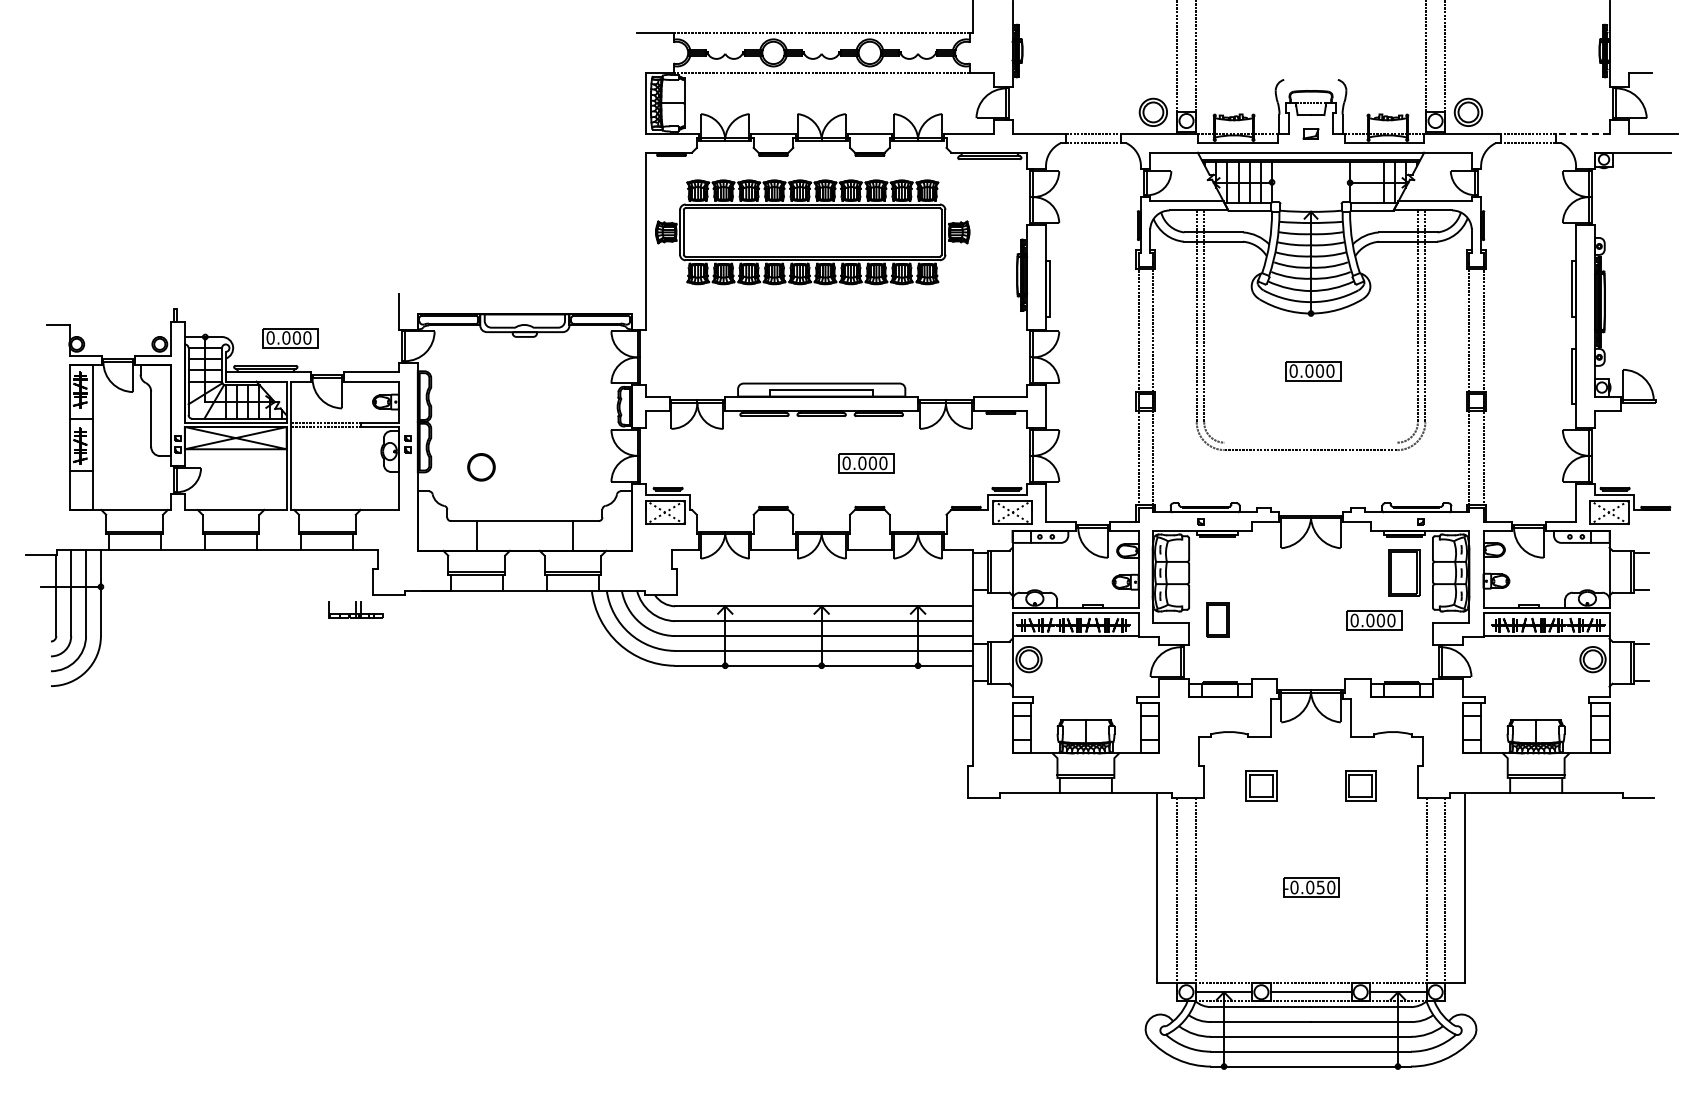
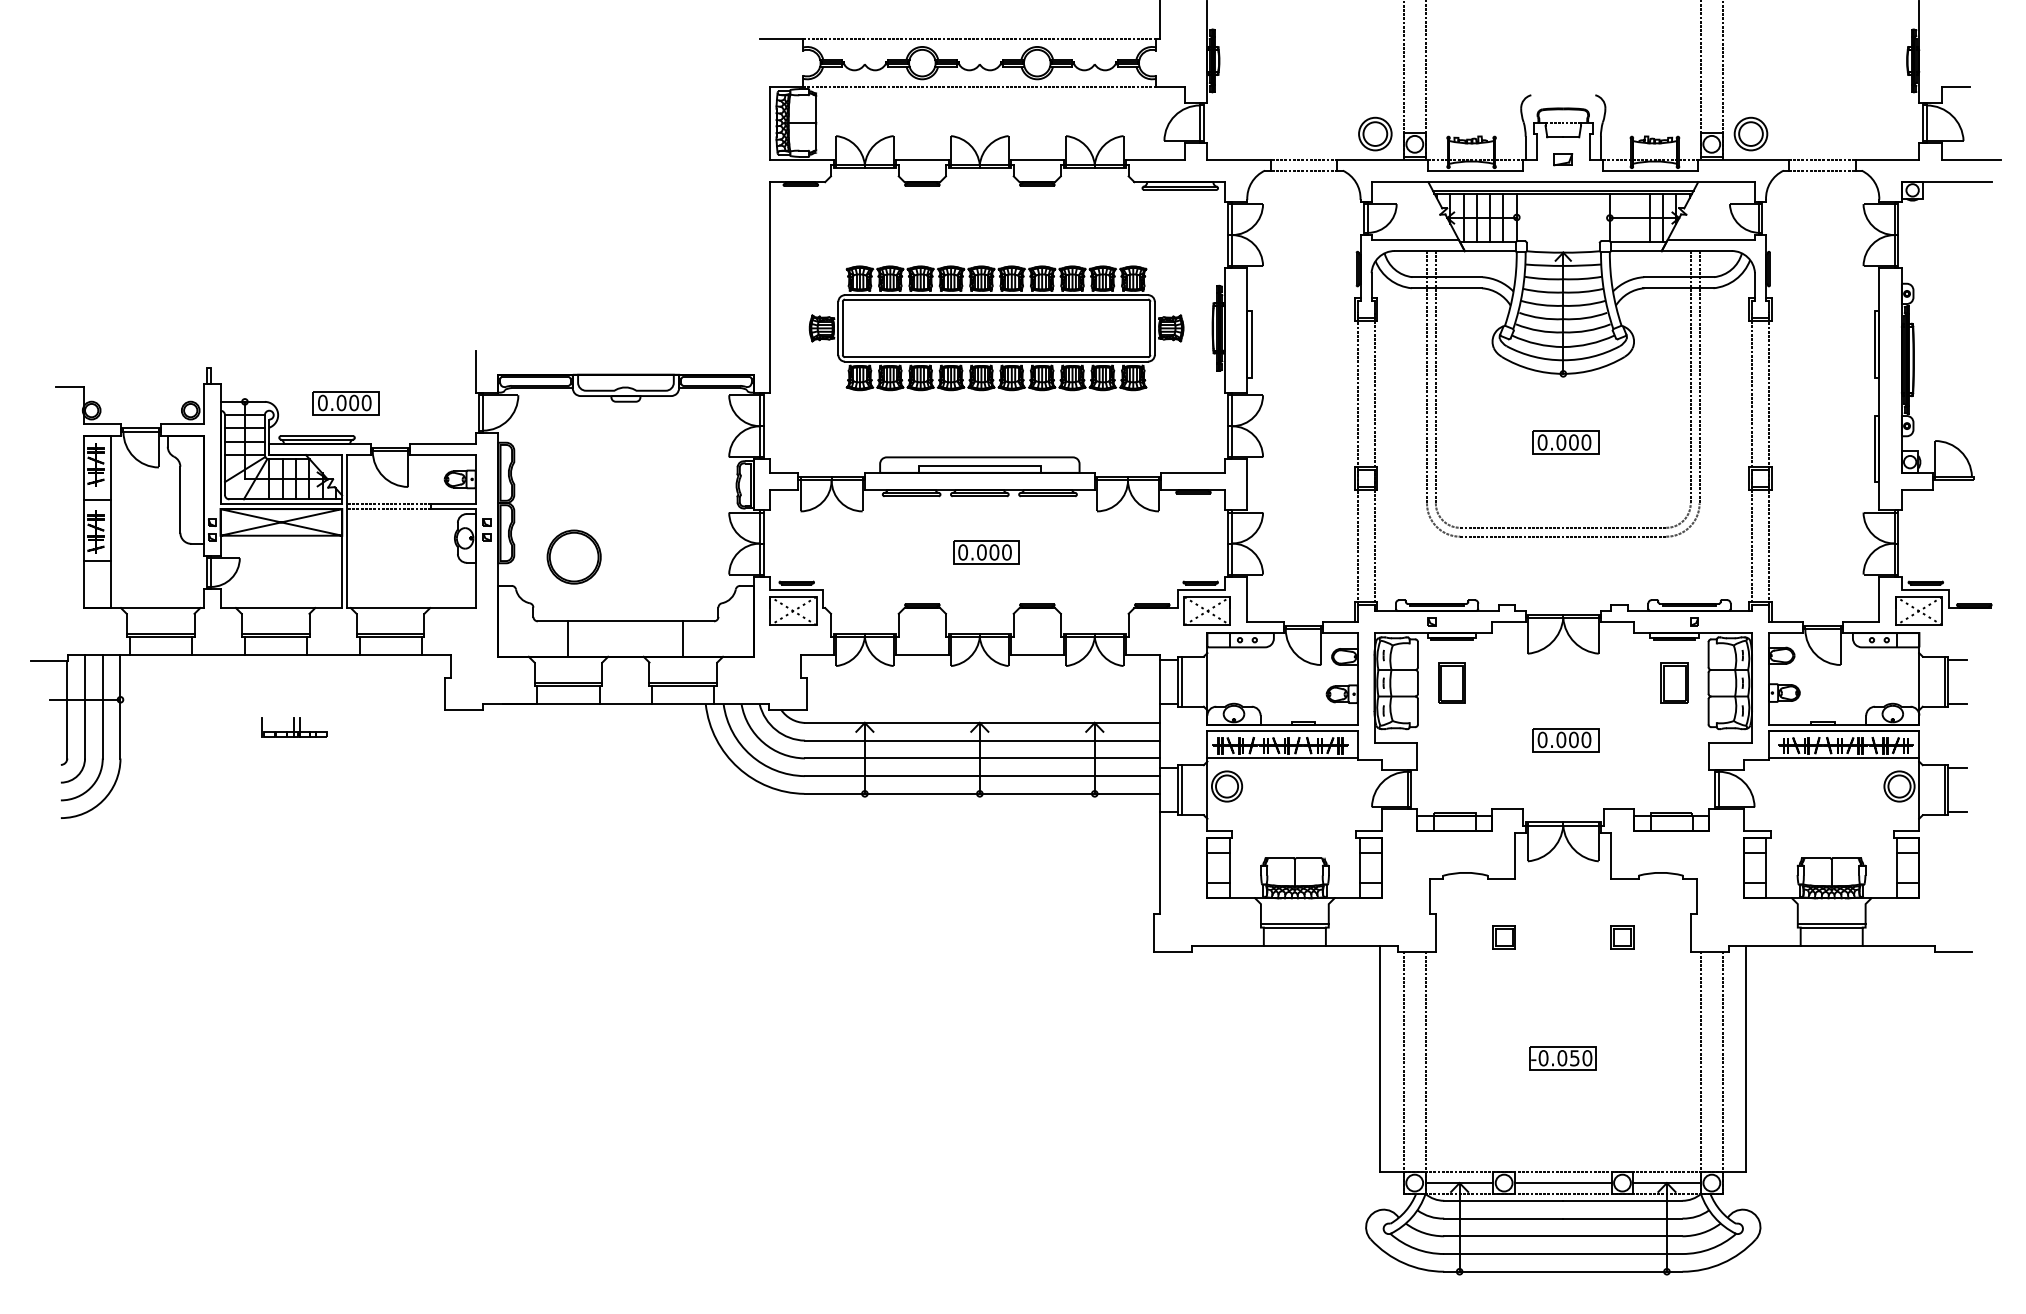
line: (1582, 133) -> (1886, 159), dashed -> solid
part: (812, 232) -> (996, 328), moved
line: (1310, 442) -> (1562, 527), added
part: (866, 463) -> (986, 552), moved
part: (481, 467) -> (574, 557), size x1.67
part: (1404, 572) -> (1674, 682), size x0.71
part: (355, 609) -> (294, 726), moved
part: (1217, 619) -> (1451, 682), moved
part: (1374, 620) -> (1566, 739), moved
part: (1261, 786) -> (1504, 937), size x0.62
part: (1360, 786) -> (1622, 937), size x0.62

